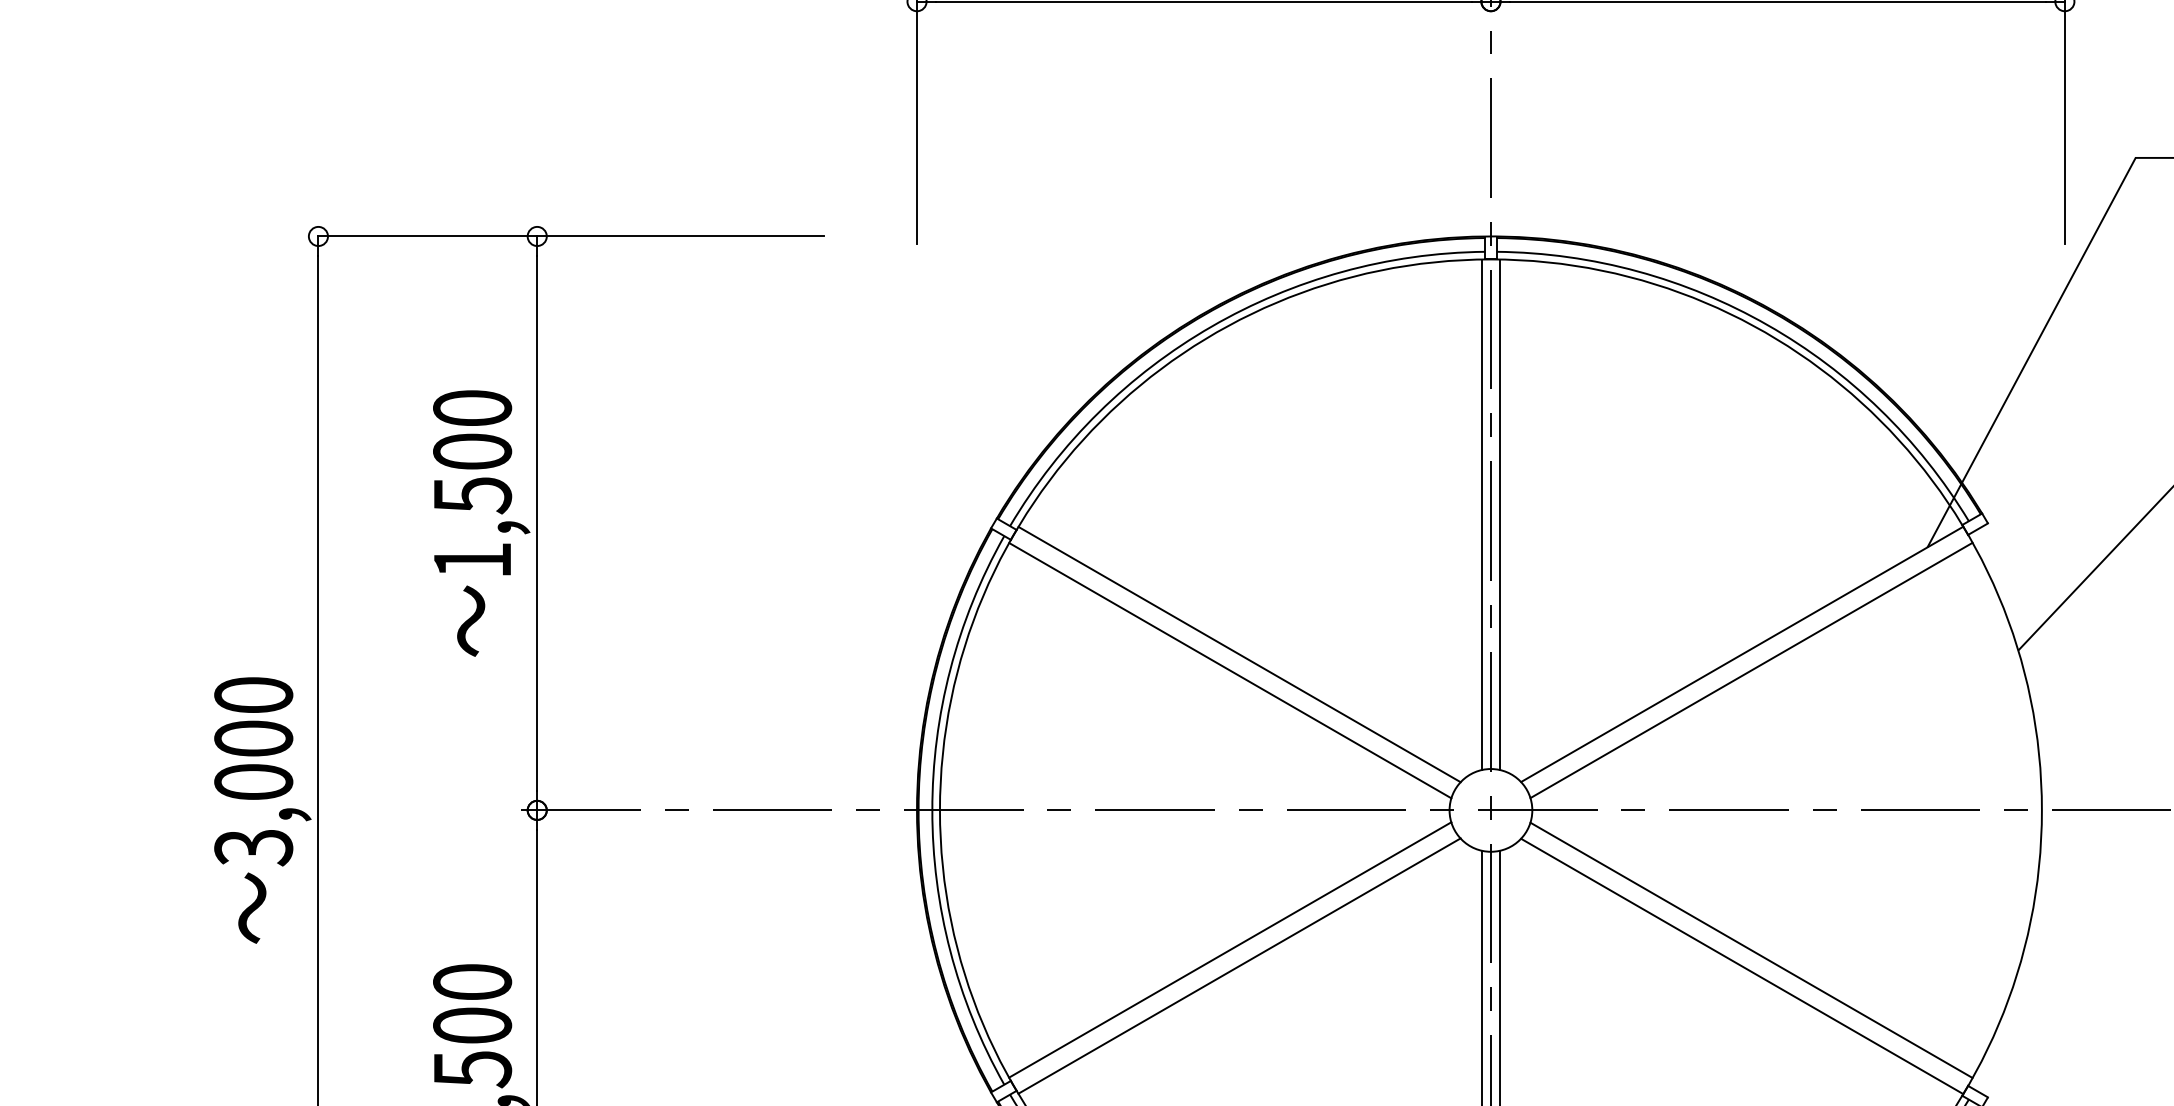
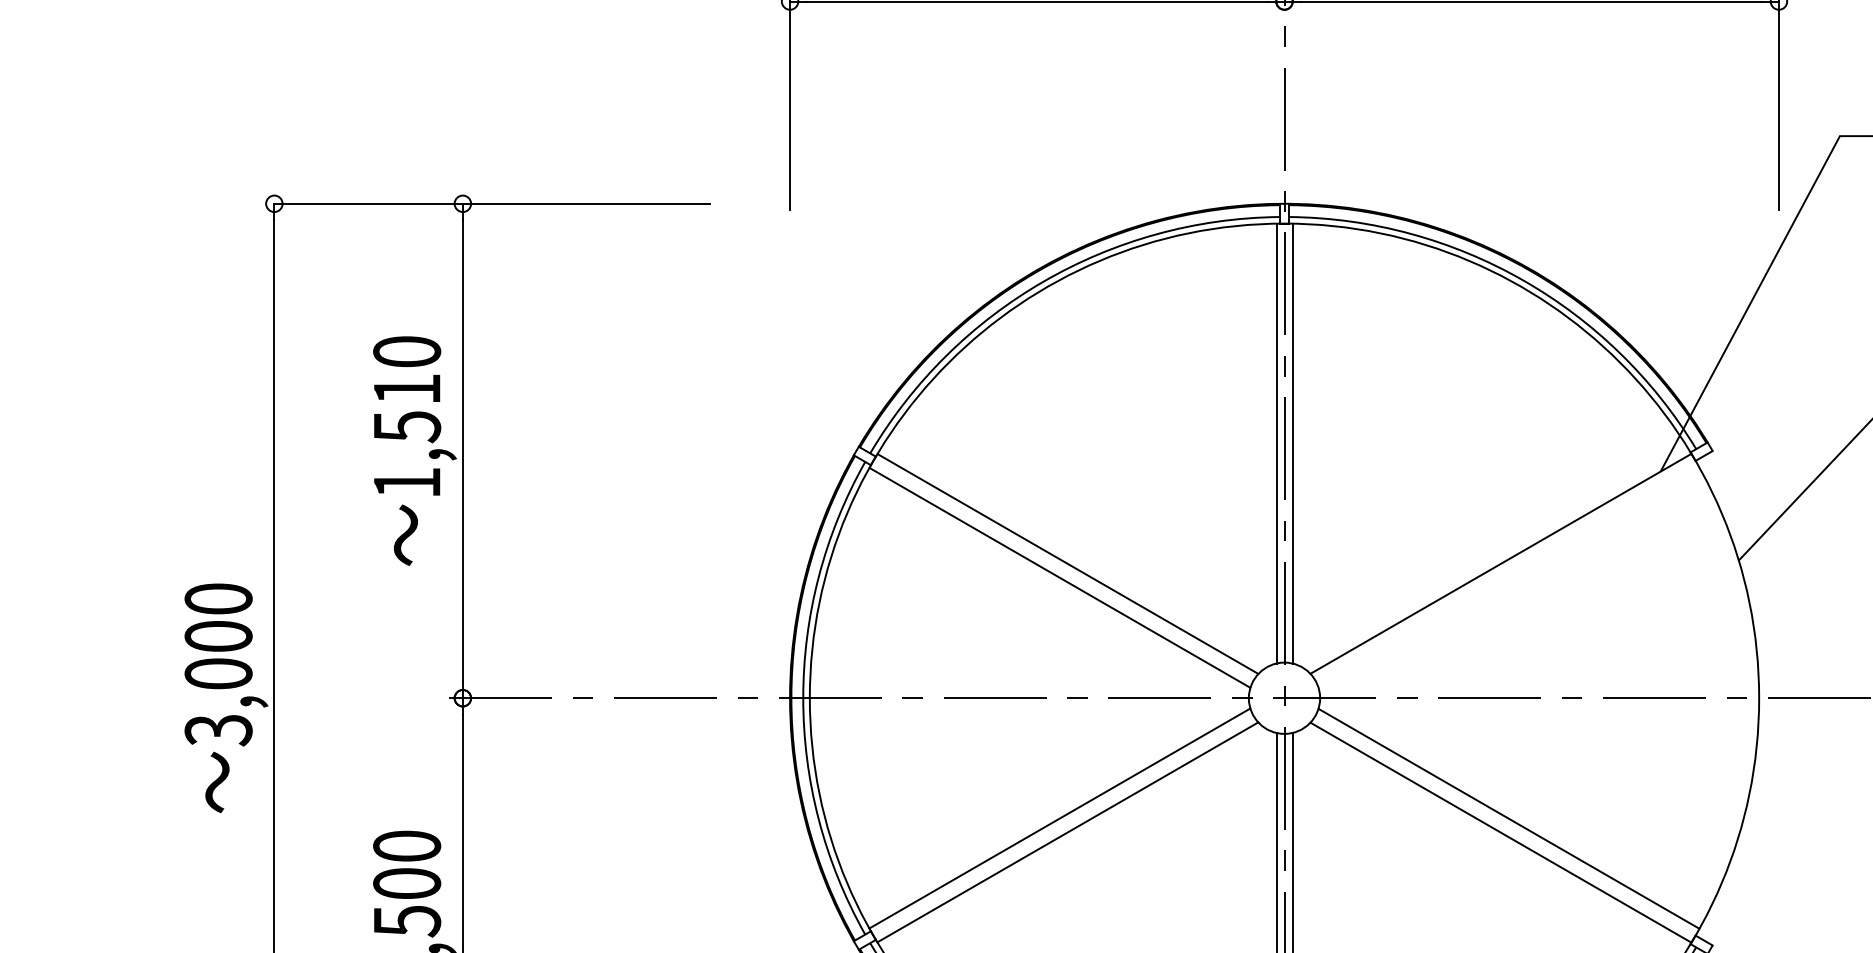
text: (472, 451) -> (407, 389), 1,500 -> 1,510
line: (1751, 670) -> (1508, 577), removed

